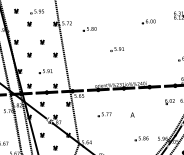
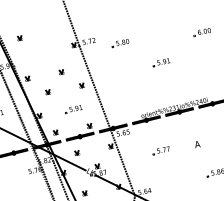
part: (35, 17) -> (46, 41), removed
part: (148, 21) -> (201, 32), moved

